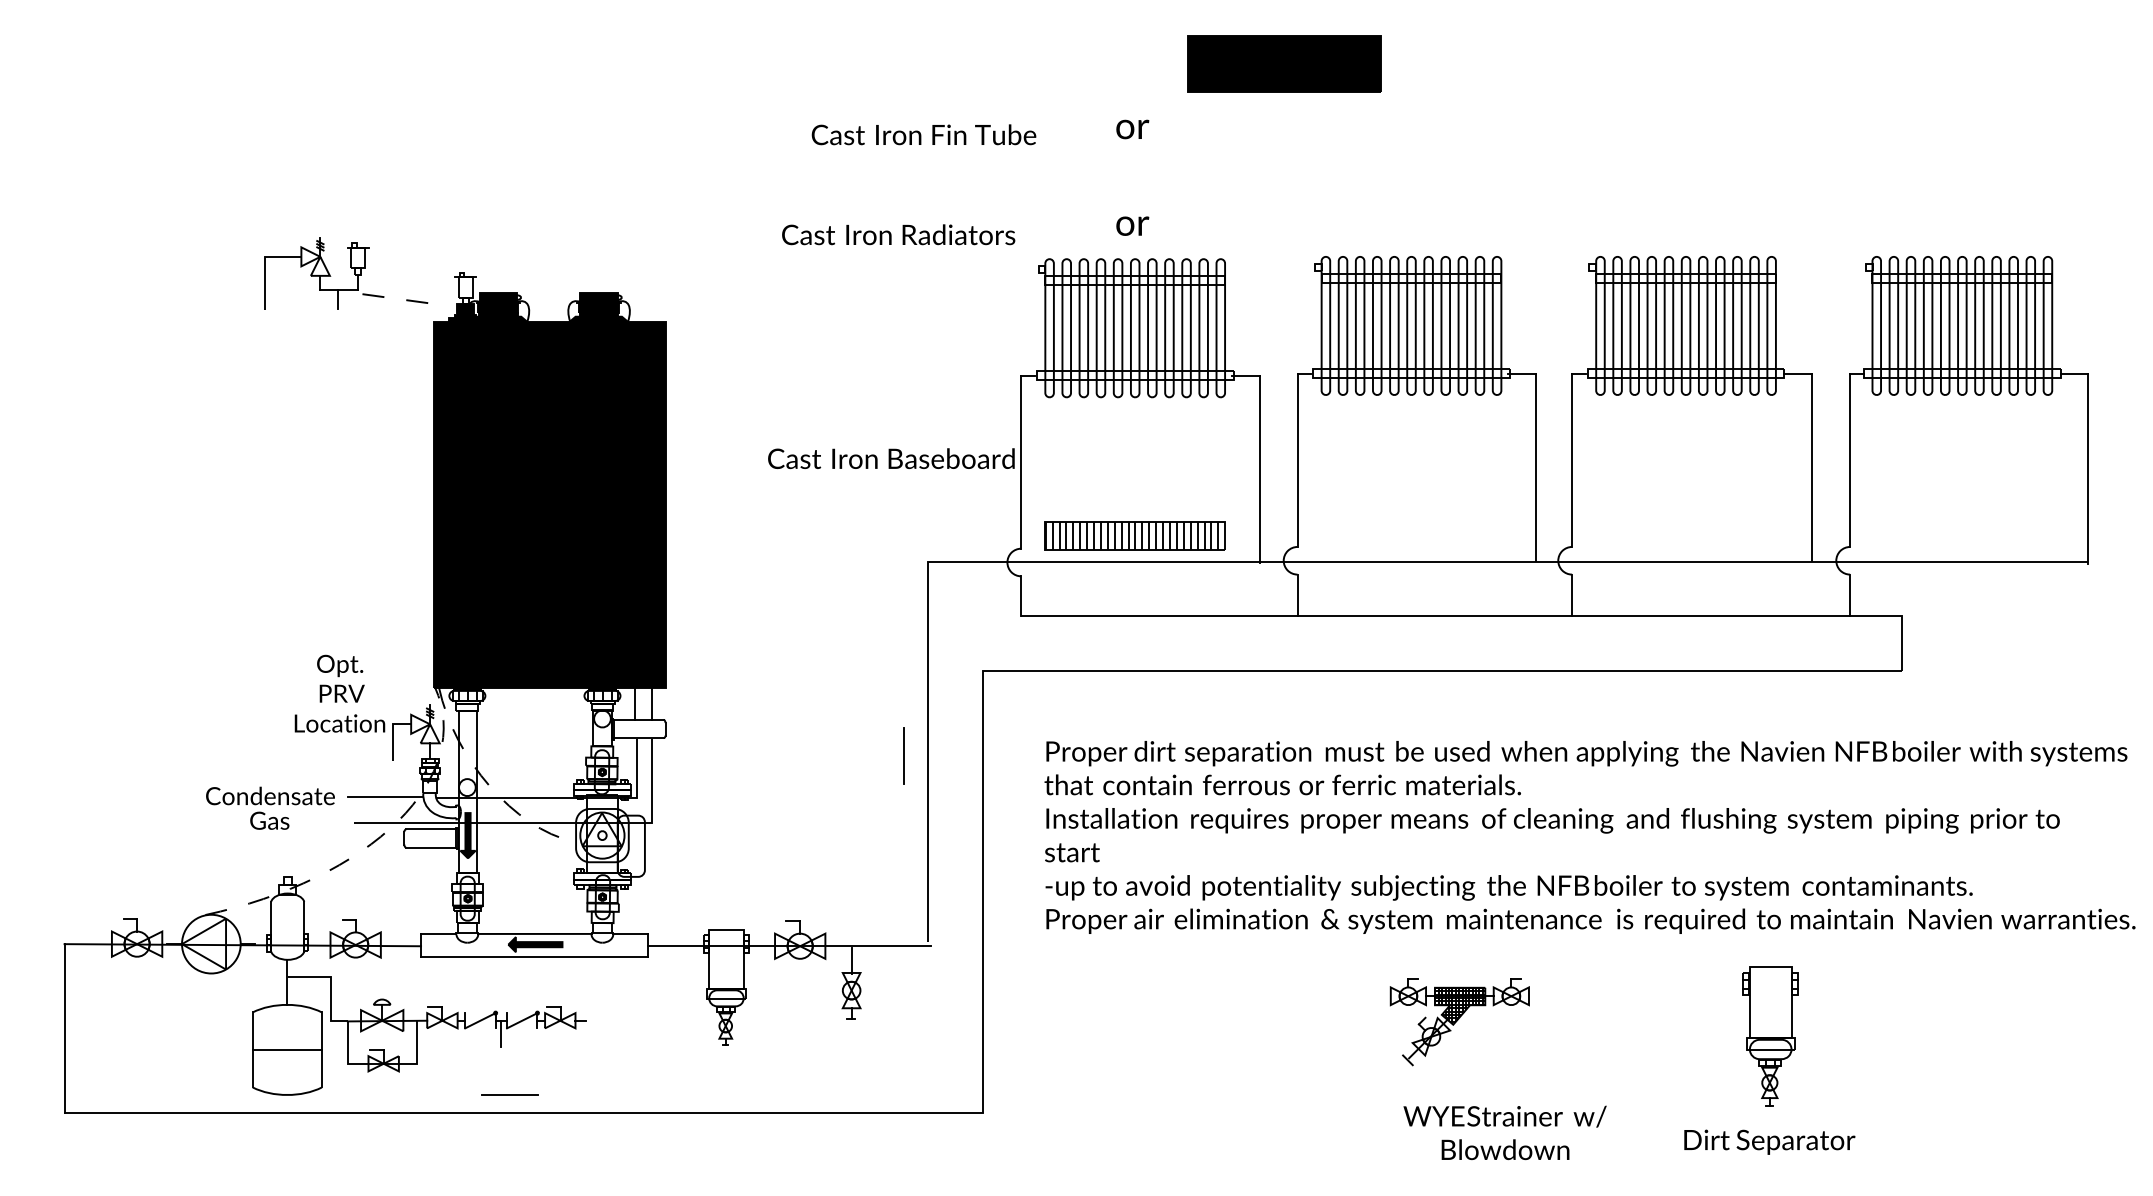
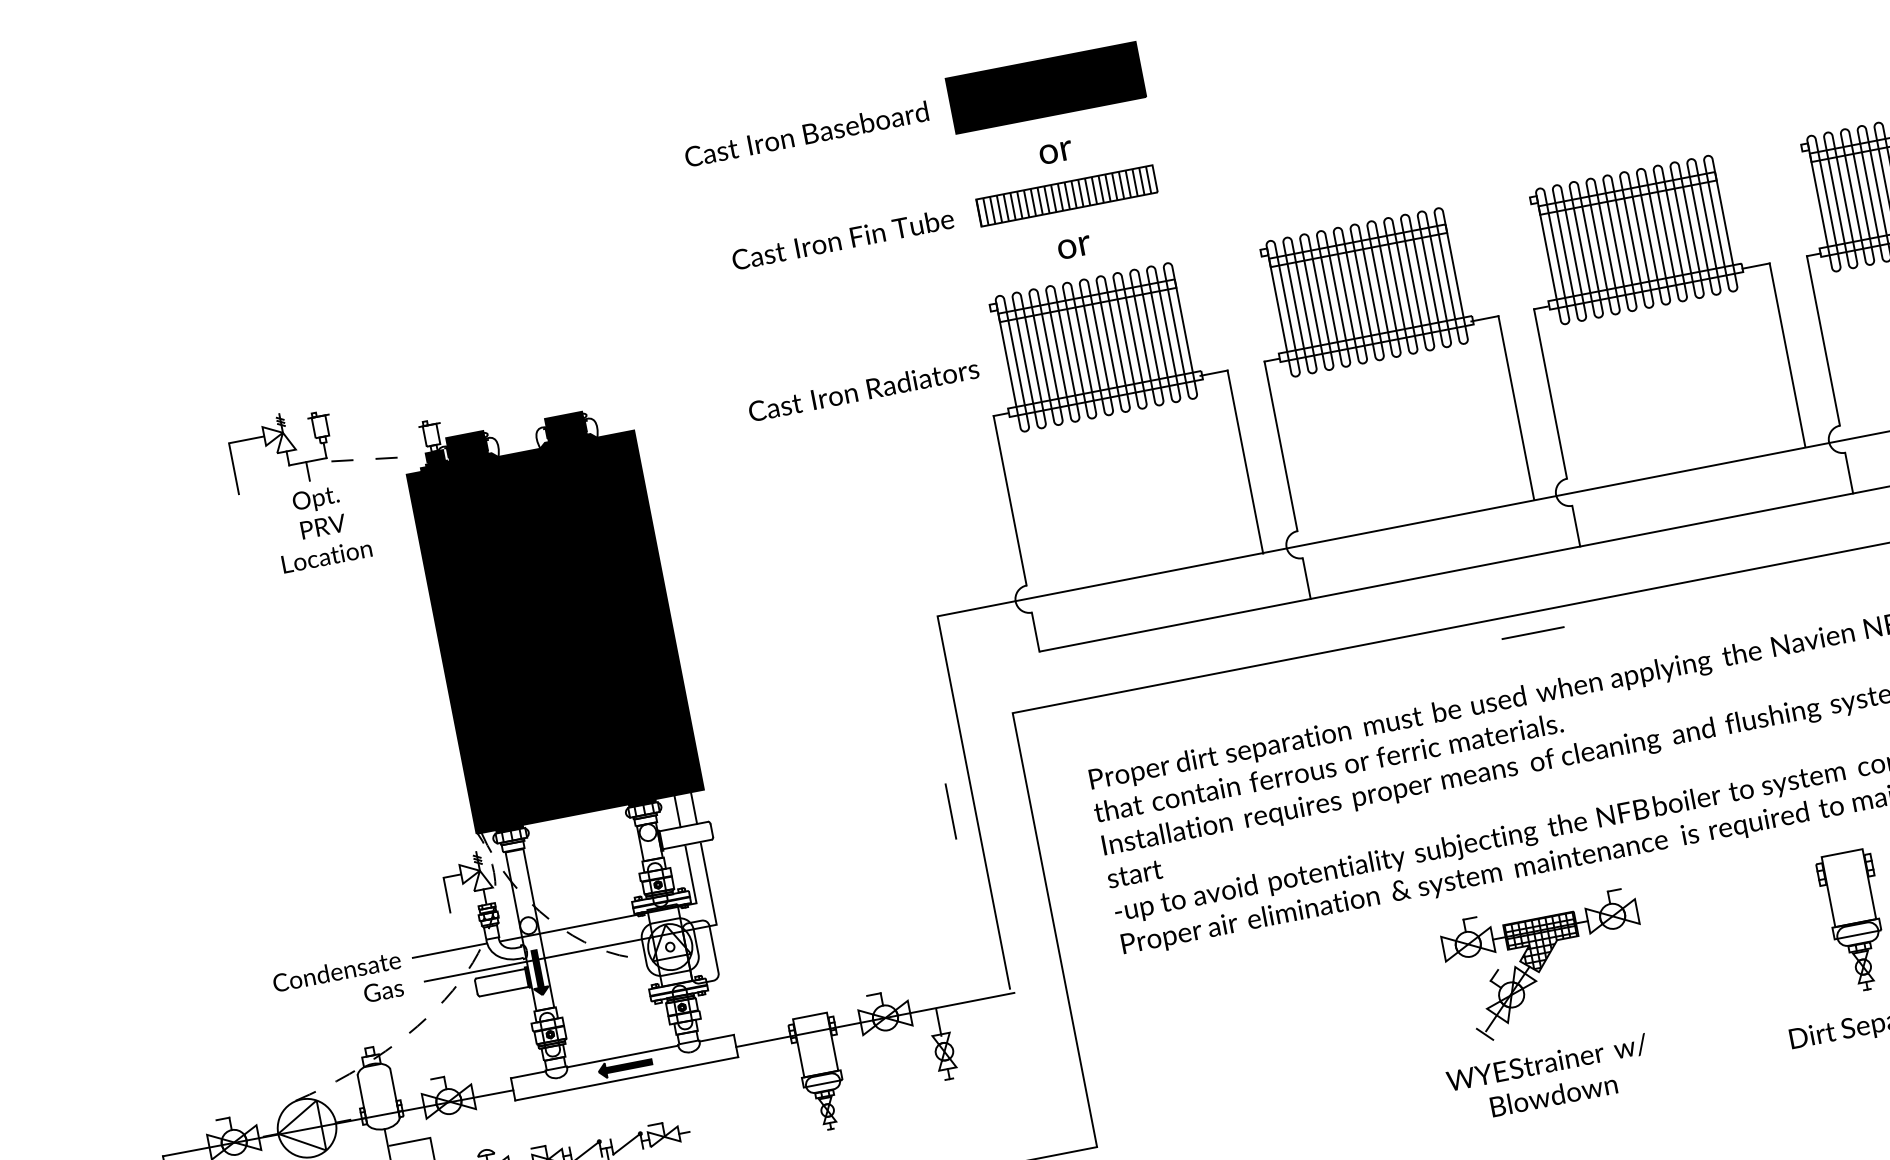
part: (1284, 63) -> (1046, 87), moved
text: (923, 134) -> (842, 239), moved
text: (898, 234) -> (863, 389), moved
text: (891, 458) -> (806, 134), moved
part: (1134, 535) -> (1066, 195), moved
line: (1509, 692) -> (1533, 633), added
text: (339, 693) -> (320, 526), moved
text: (269, 820) -> (383, 990), moved
part: (1459, 1021) -> (1547, 966), size x1.43
text: (1504, 1132) -> (1549, 1078), moved

